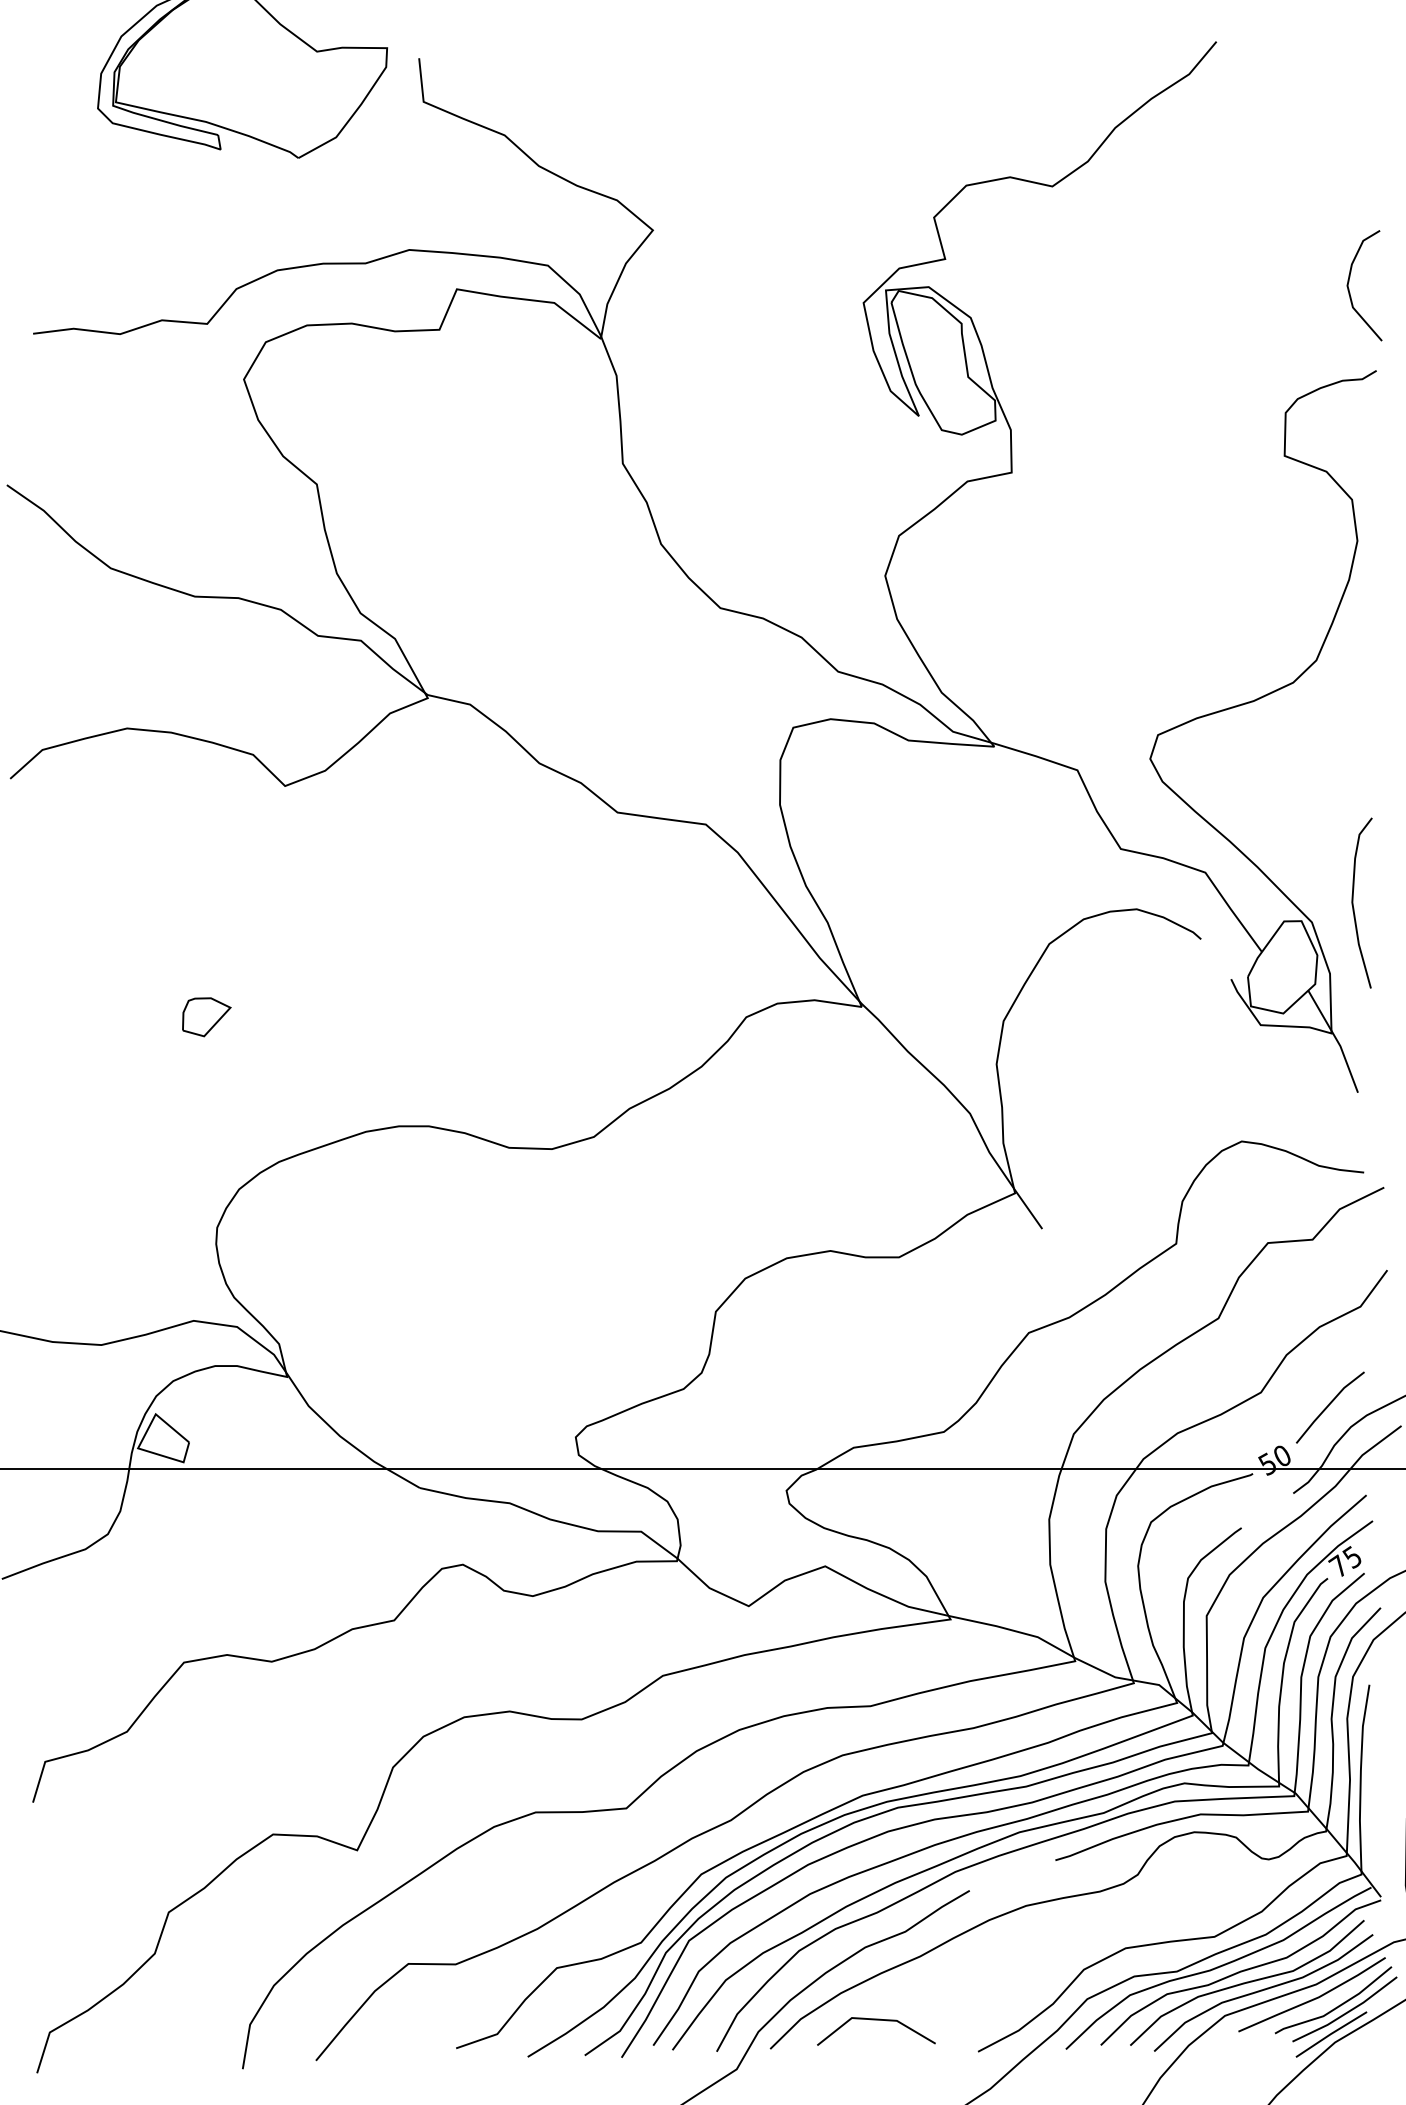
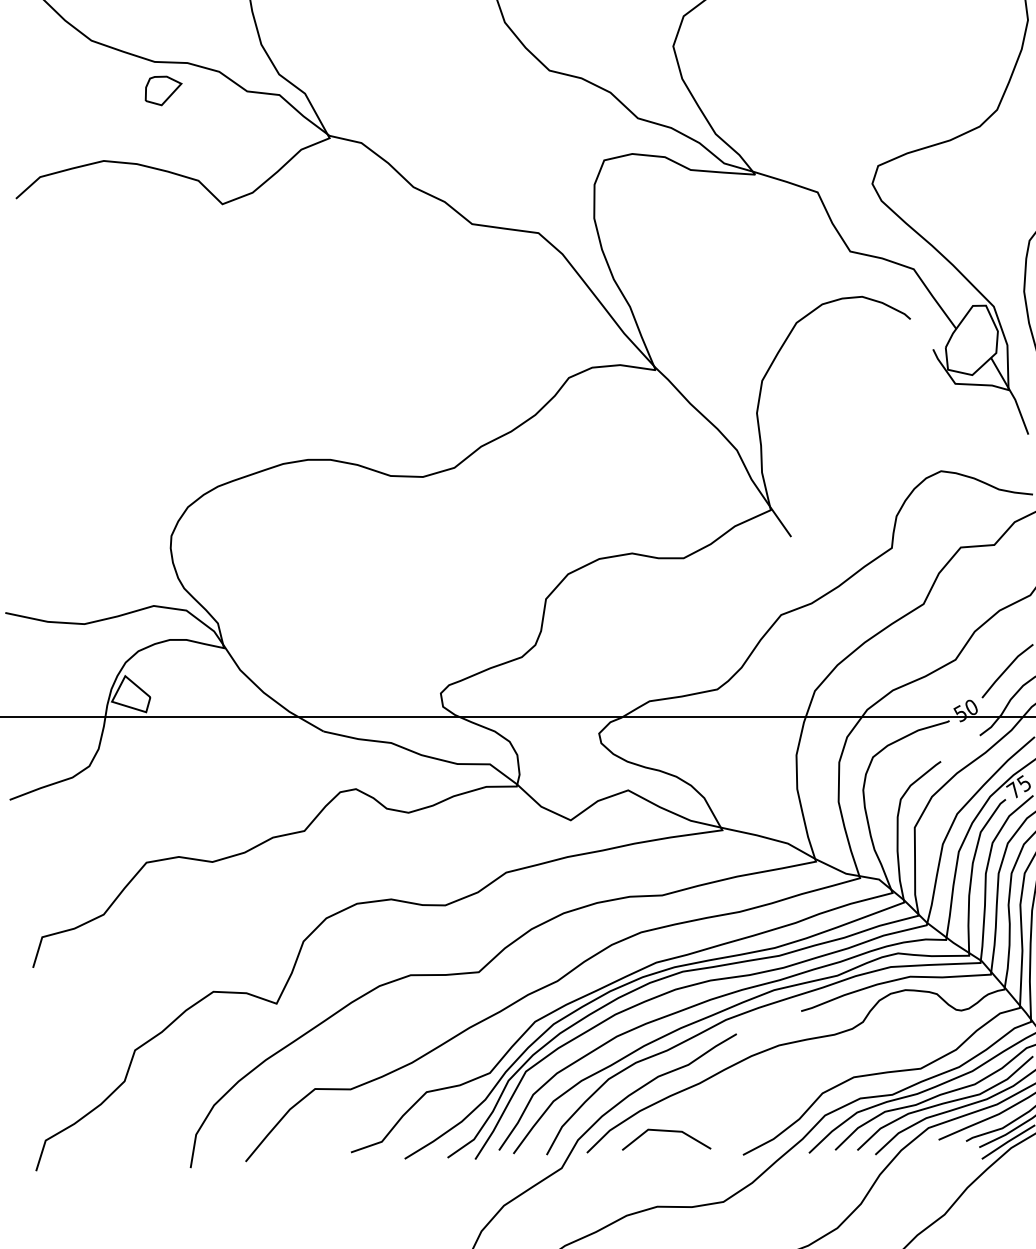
part: (206, 1017) -> (163, 91), moved

